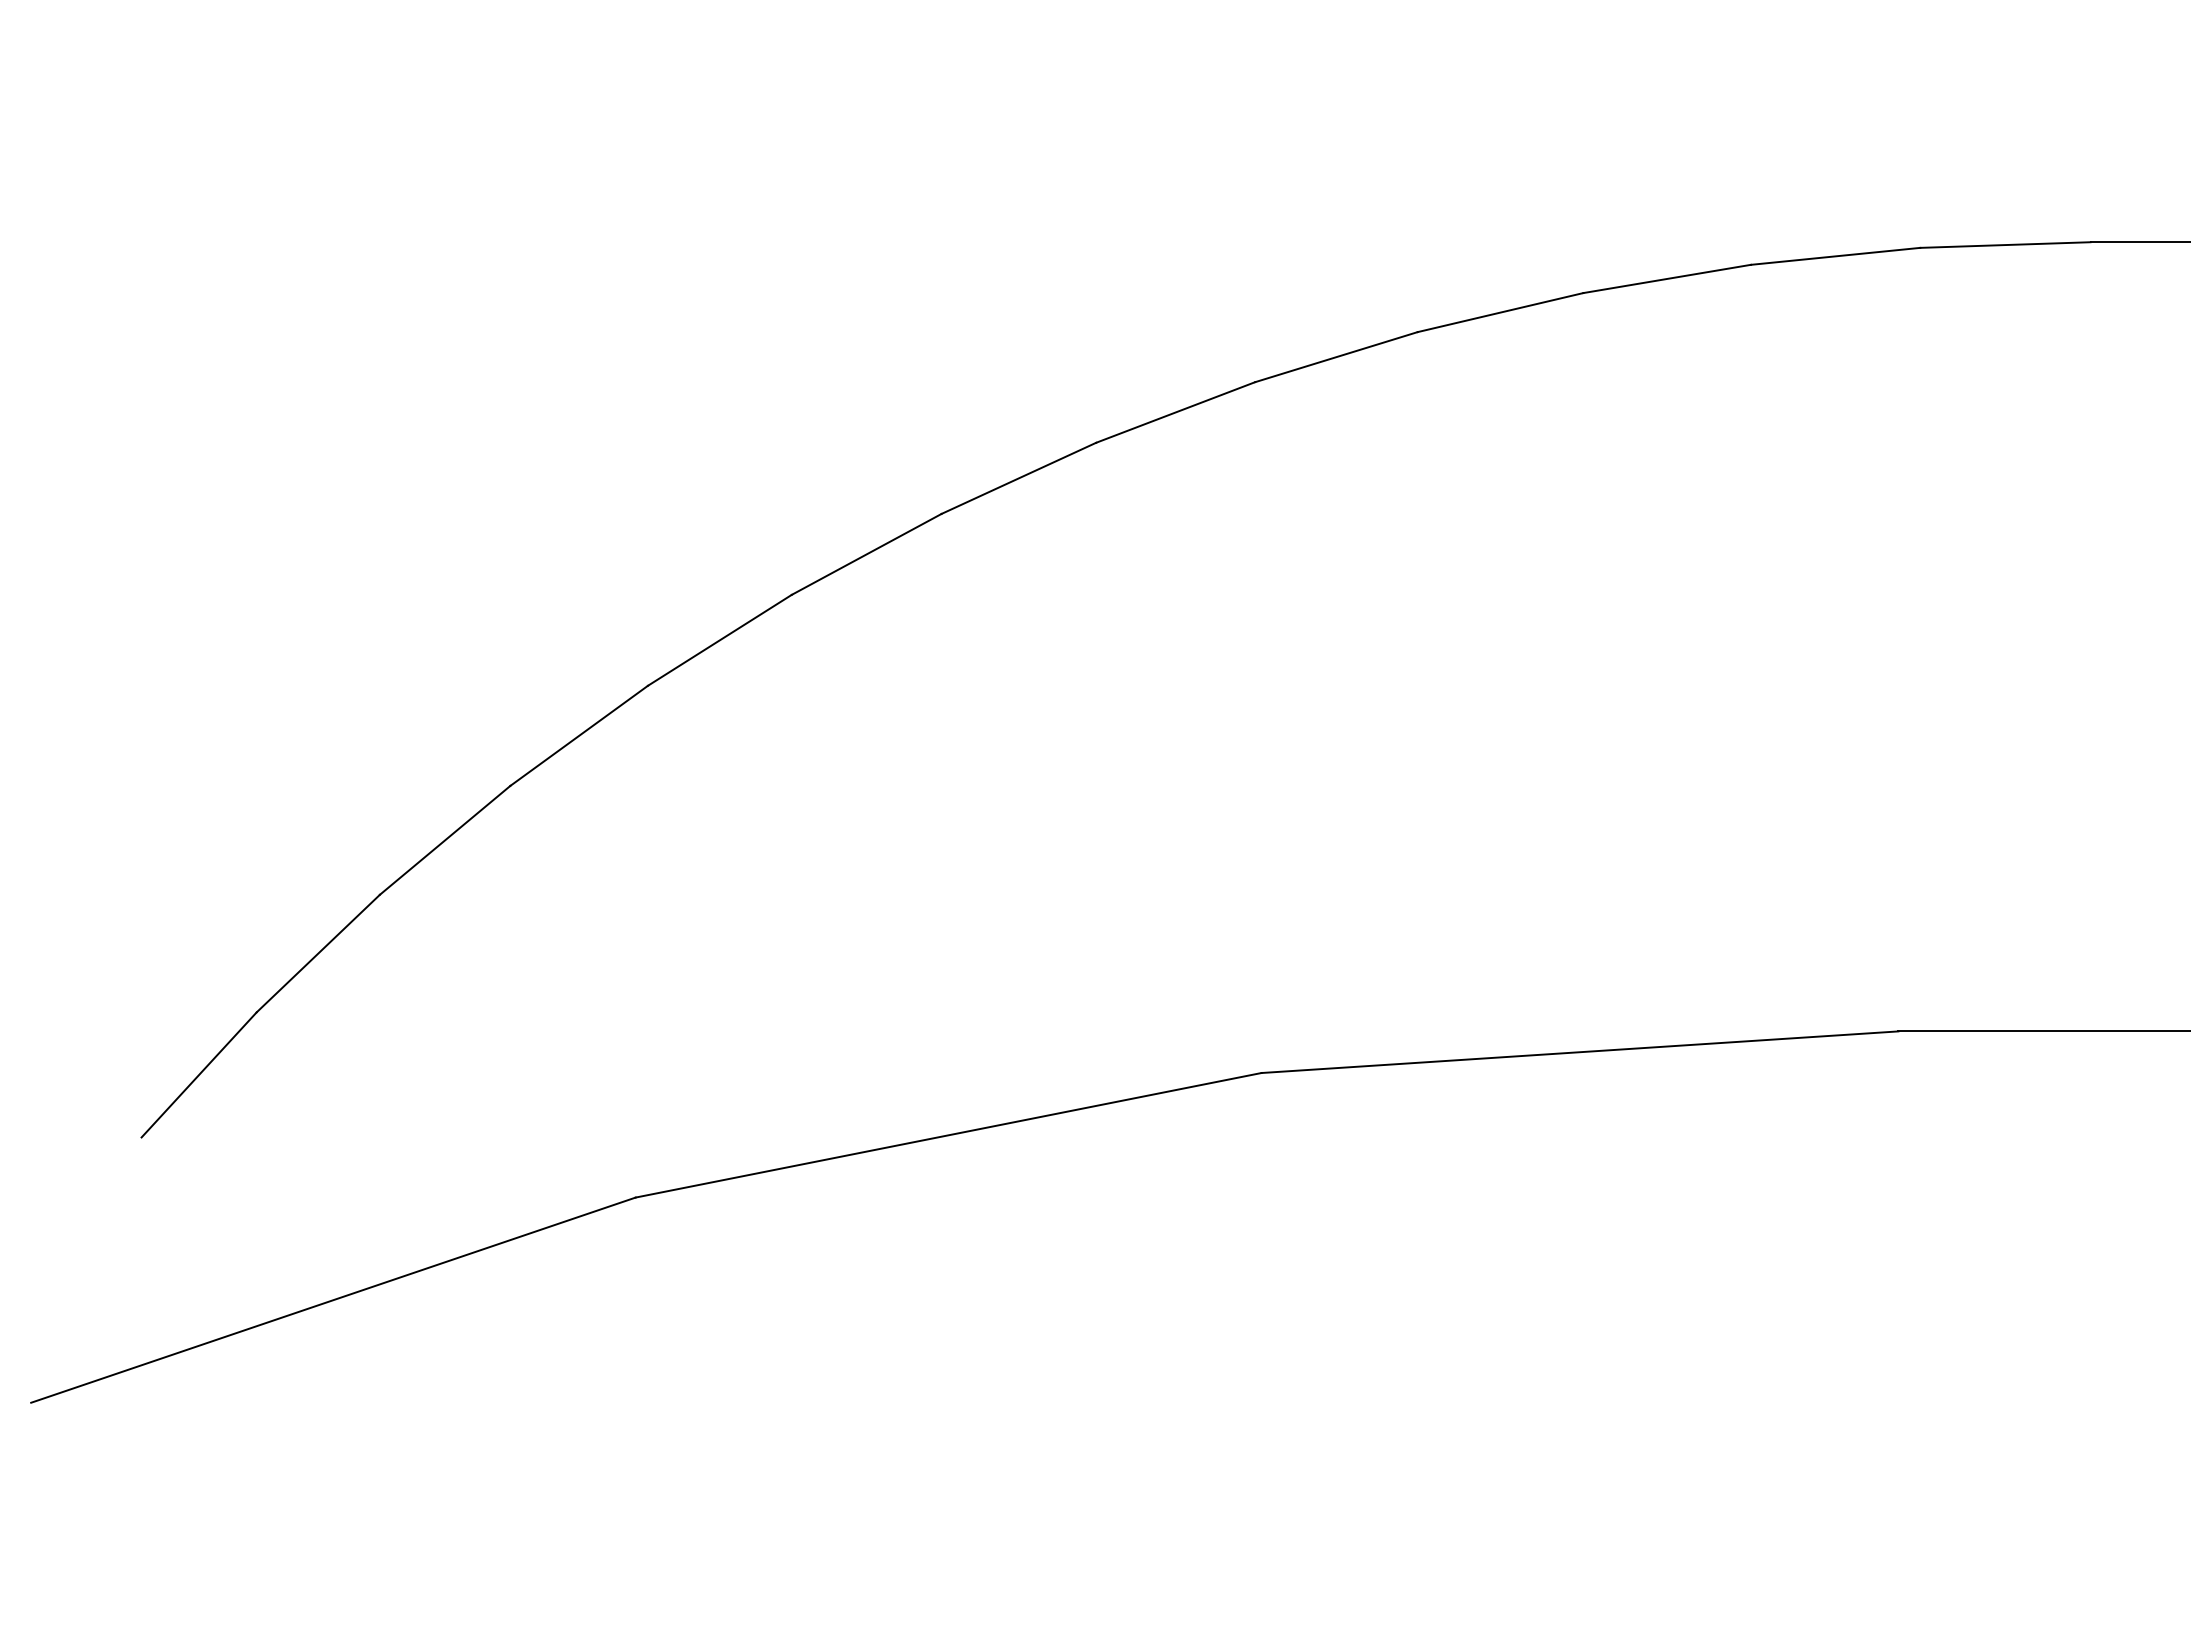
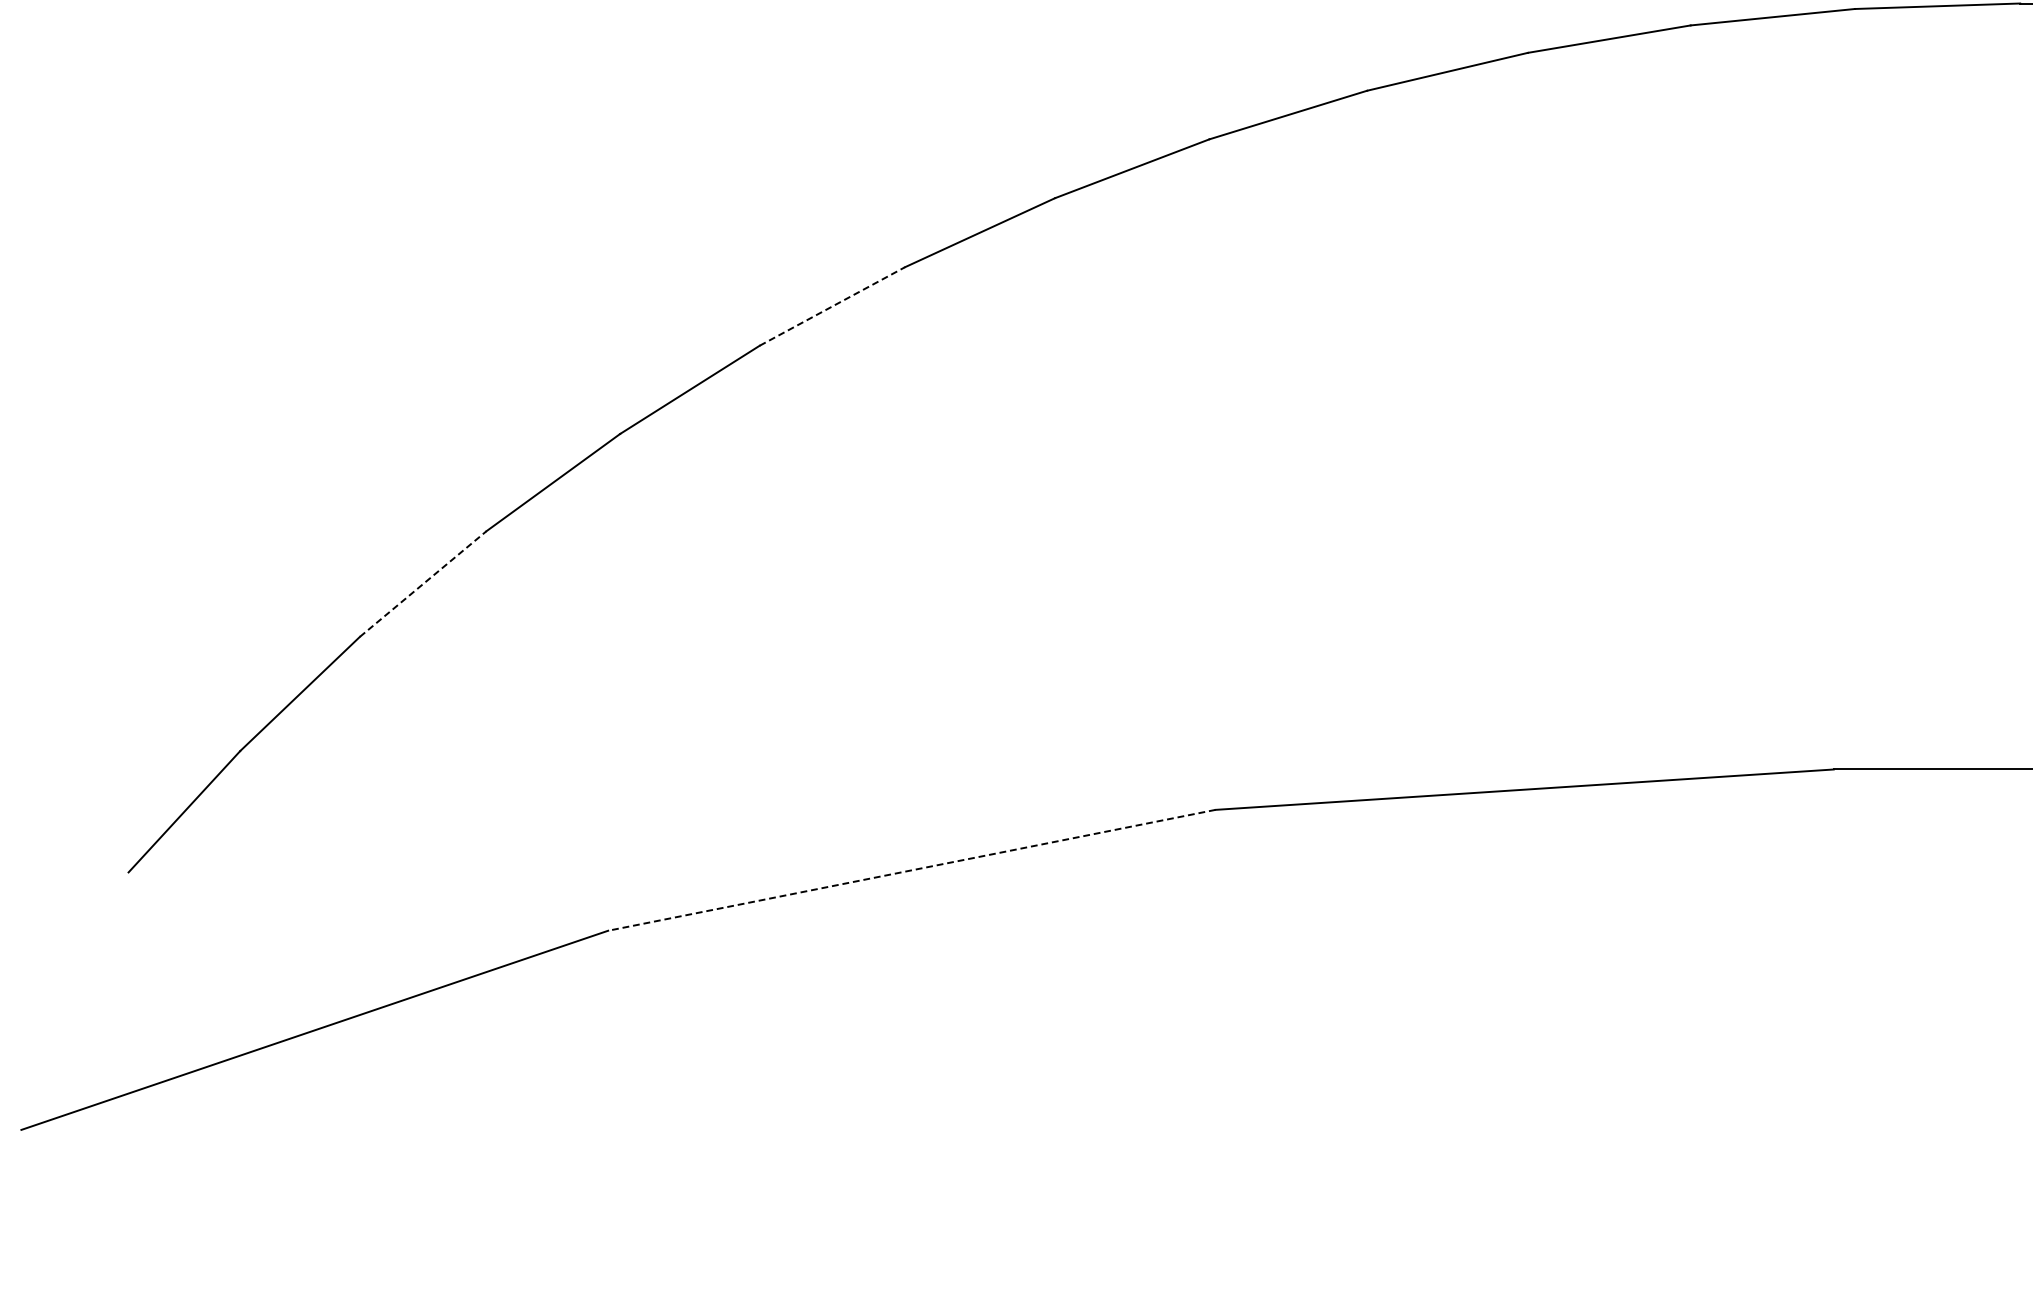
line: (867, 554) -> (833, 306), solid -> dashed
line: (445, 840) -> (423, 584), solid -> dashed
line: (948, 1135) -> (911, 870), solid -> dashed

